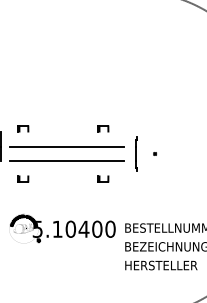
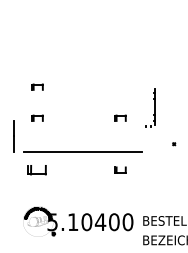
part: (23, 98) -> (37, 86), added
line: (66, 146) -> (82, 136), removed
line: (136, 153) -> (154, 106), moved
part: (23, 178) -> (37, 169), size x1.6

